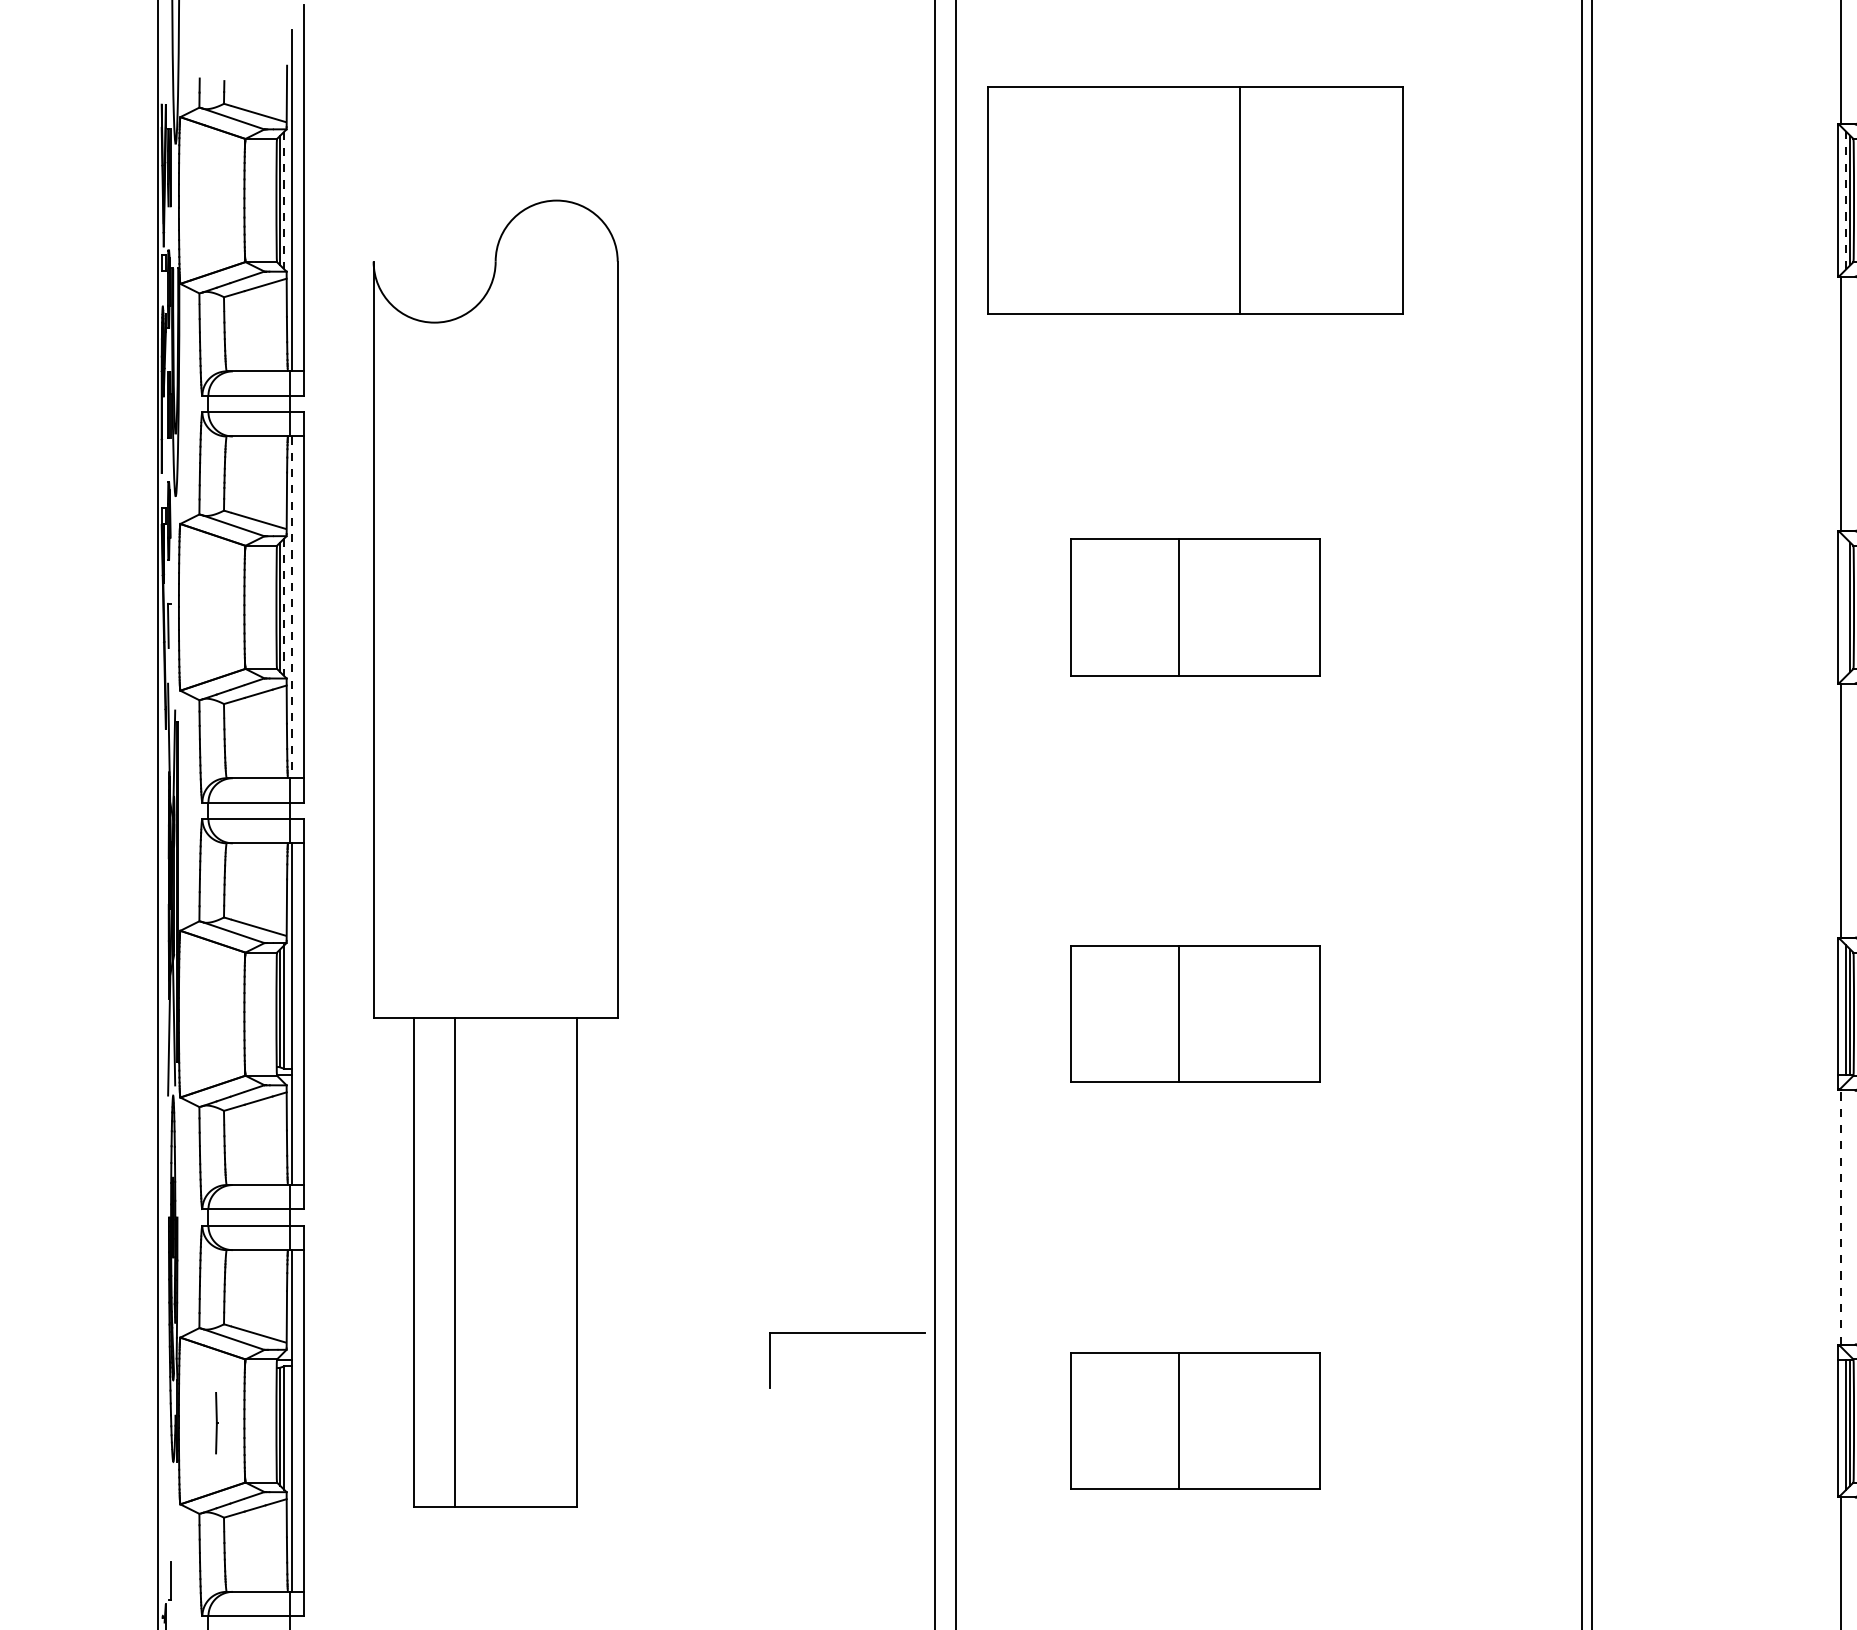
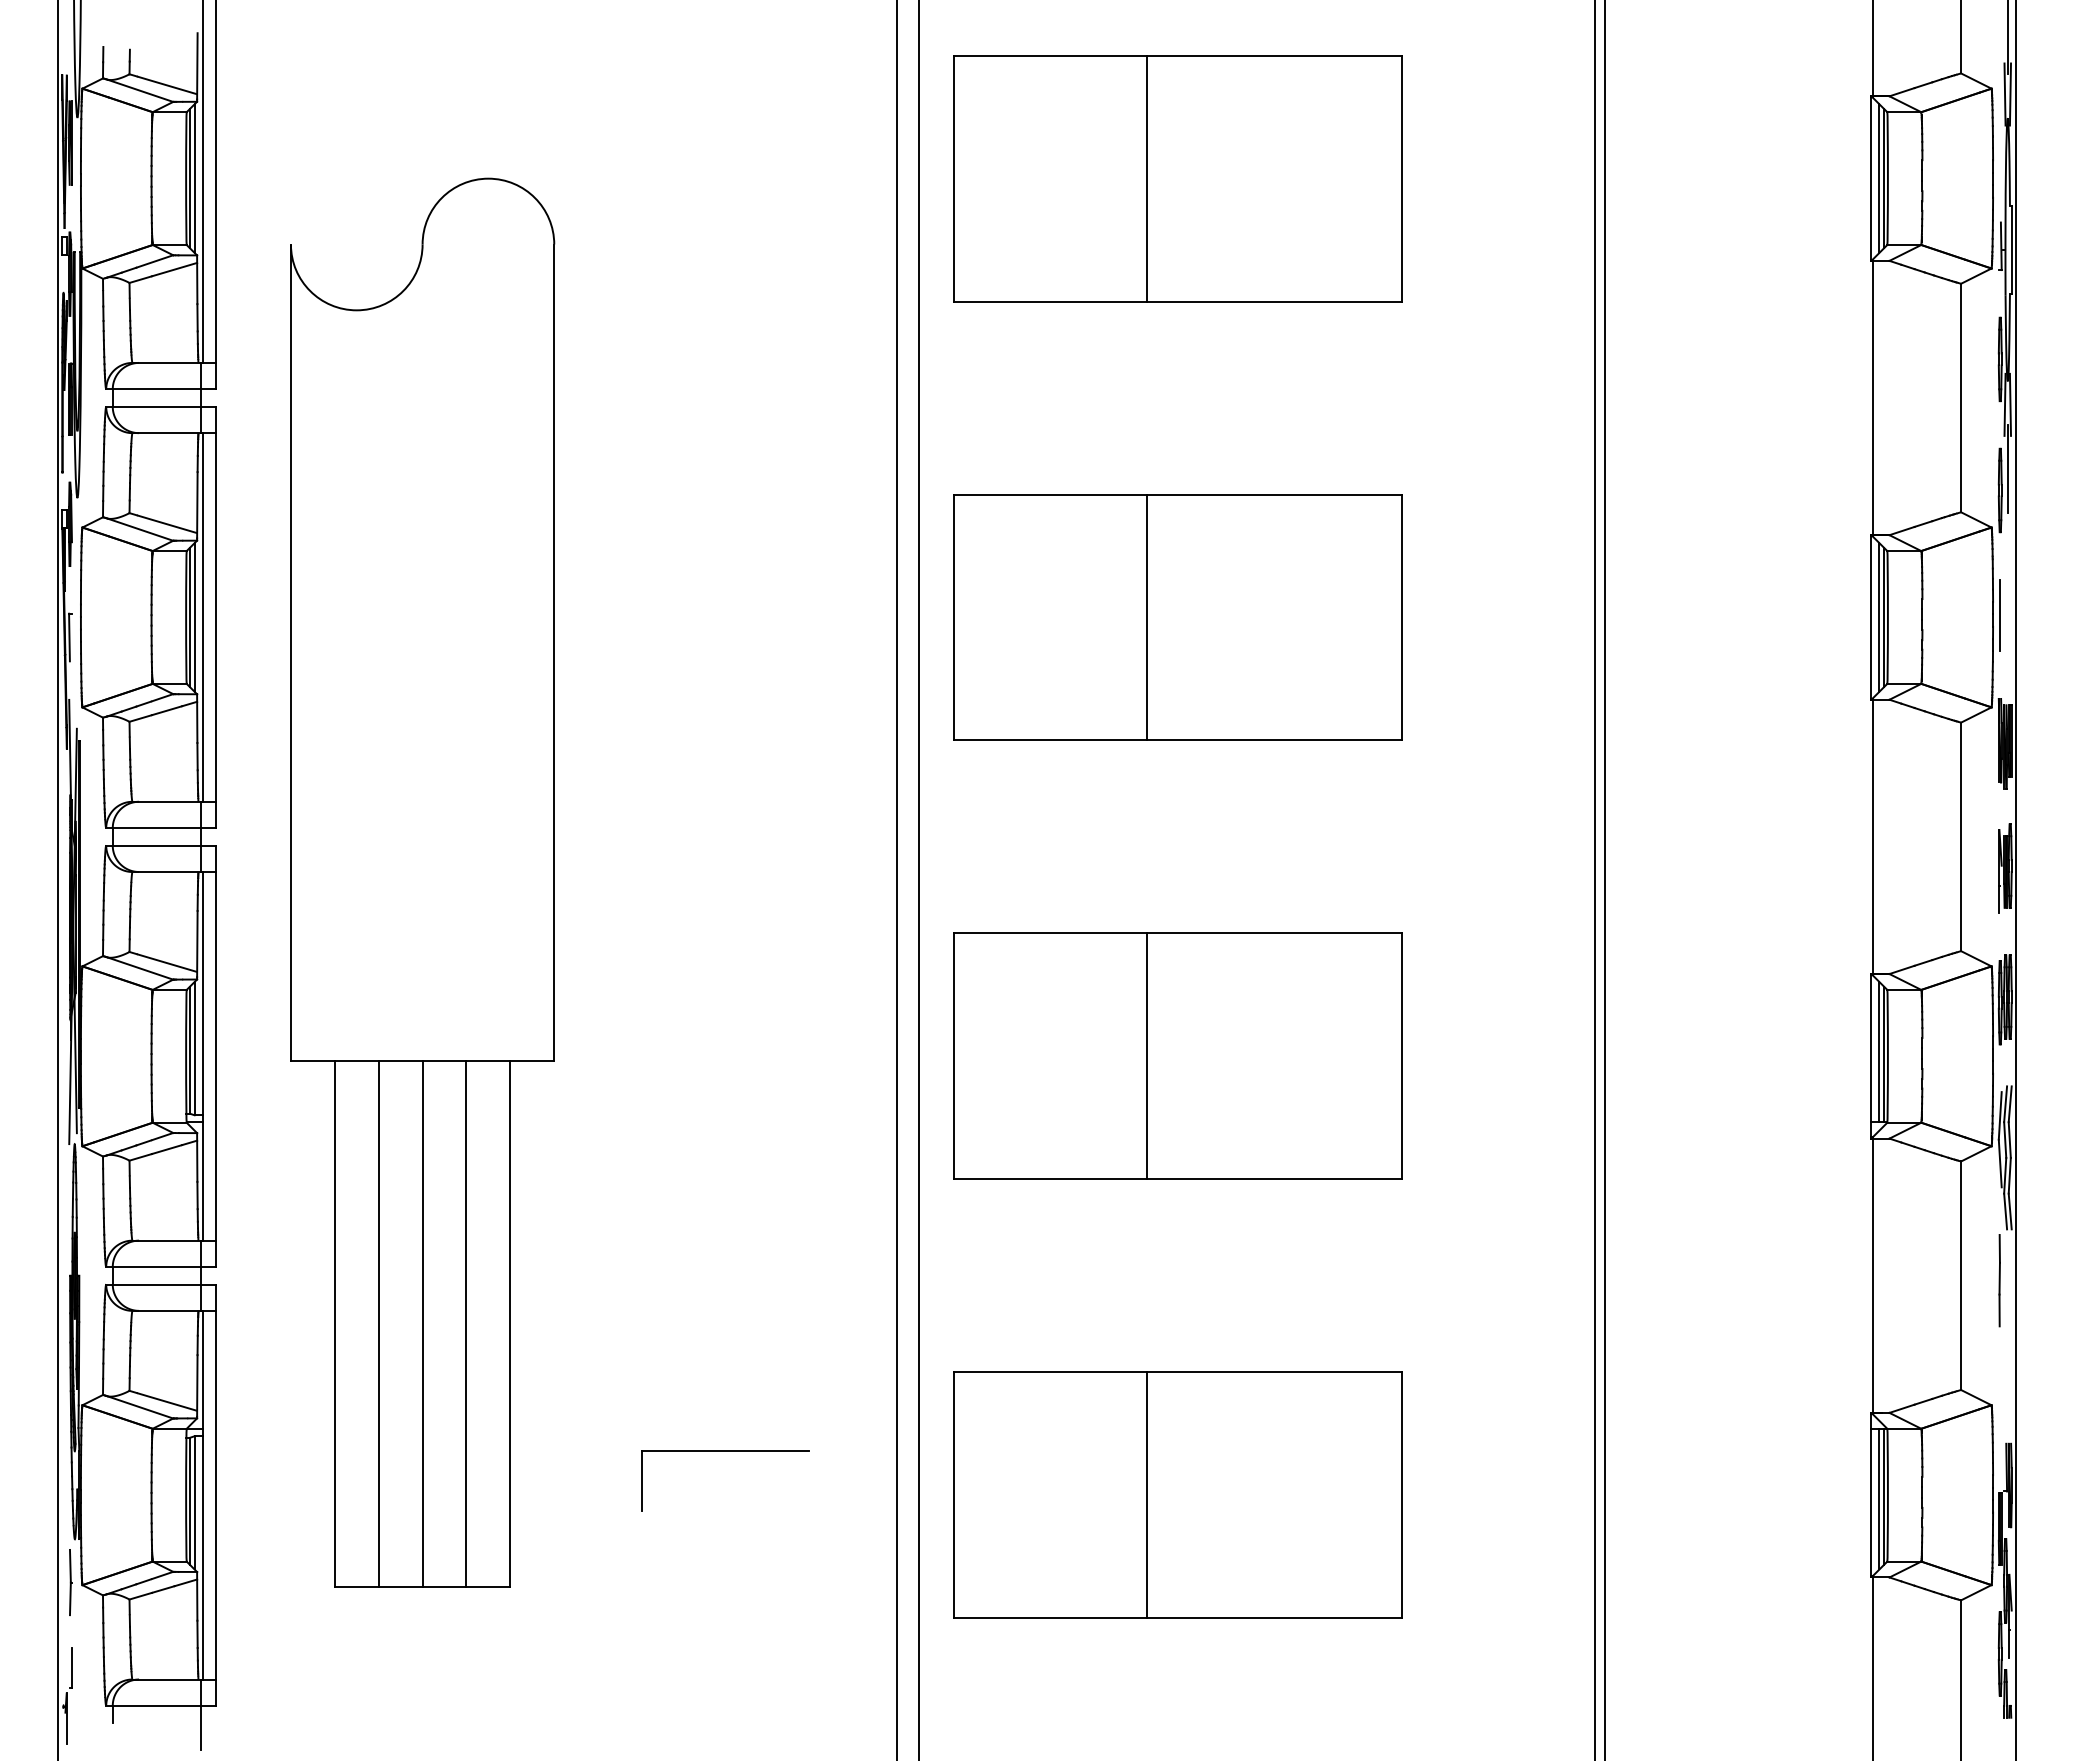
line: (1239, 200) -> (1147, 178), moved
line: (1846, 200) -> (1879, 178), dashed -> solid
line: (284, 201) -> (194, 179), dashed -> solid
line: (284, 607) -> (194, 617), dashed -> solid
line: (292, 607) -> (203, 617), dashed -> solid
part: (1195, 607) -> (1177, 617), size x1.67
line: (1846, 607) -> (1879, 617), added
part: (1195, 1013) -> (1177, 1055), size x1.67
line: (1840, 1217) -> (1873, 1275), dashed -> solid
line: (495, 1261) -> (422, 1323), added
line: (536, 1261) -> (466, 1323), added
part: (847, 1333) -> (725, 1451), moved
part: (1195, 1420) -> (1177, 1494), size x1.67
line: (216, 1423) -> (70, 1582), moved

